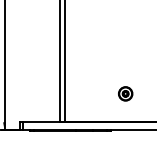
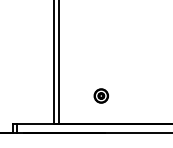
part: (124, 93) -> (100, 95), moved

